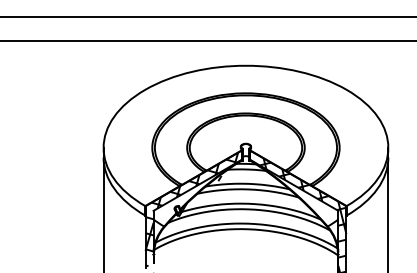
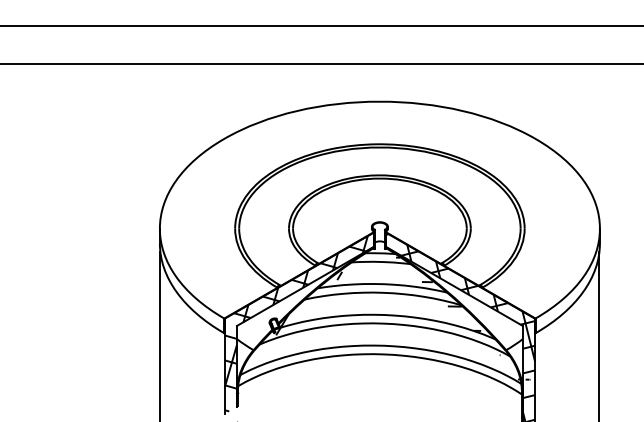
hatch: (299, 205) -> (462, 317), added

